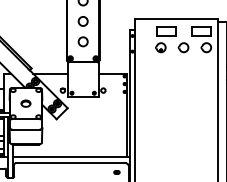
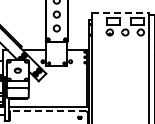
line: (178, 19) -> (121, 13), solid -> dashed
line: (70, 163) -> (48, 111), solid -> dashed

